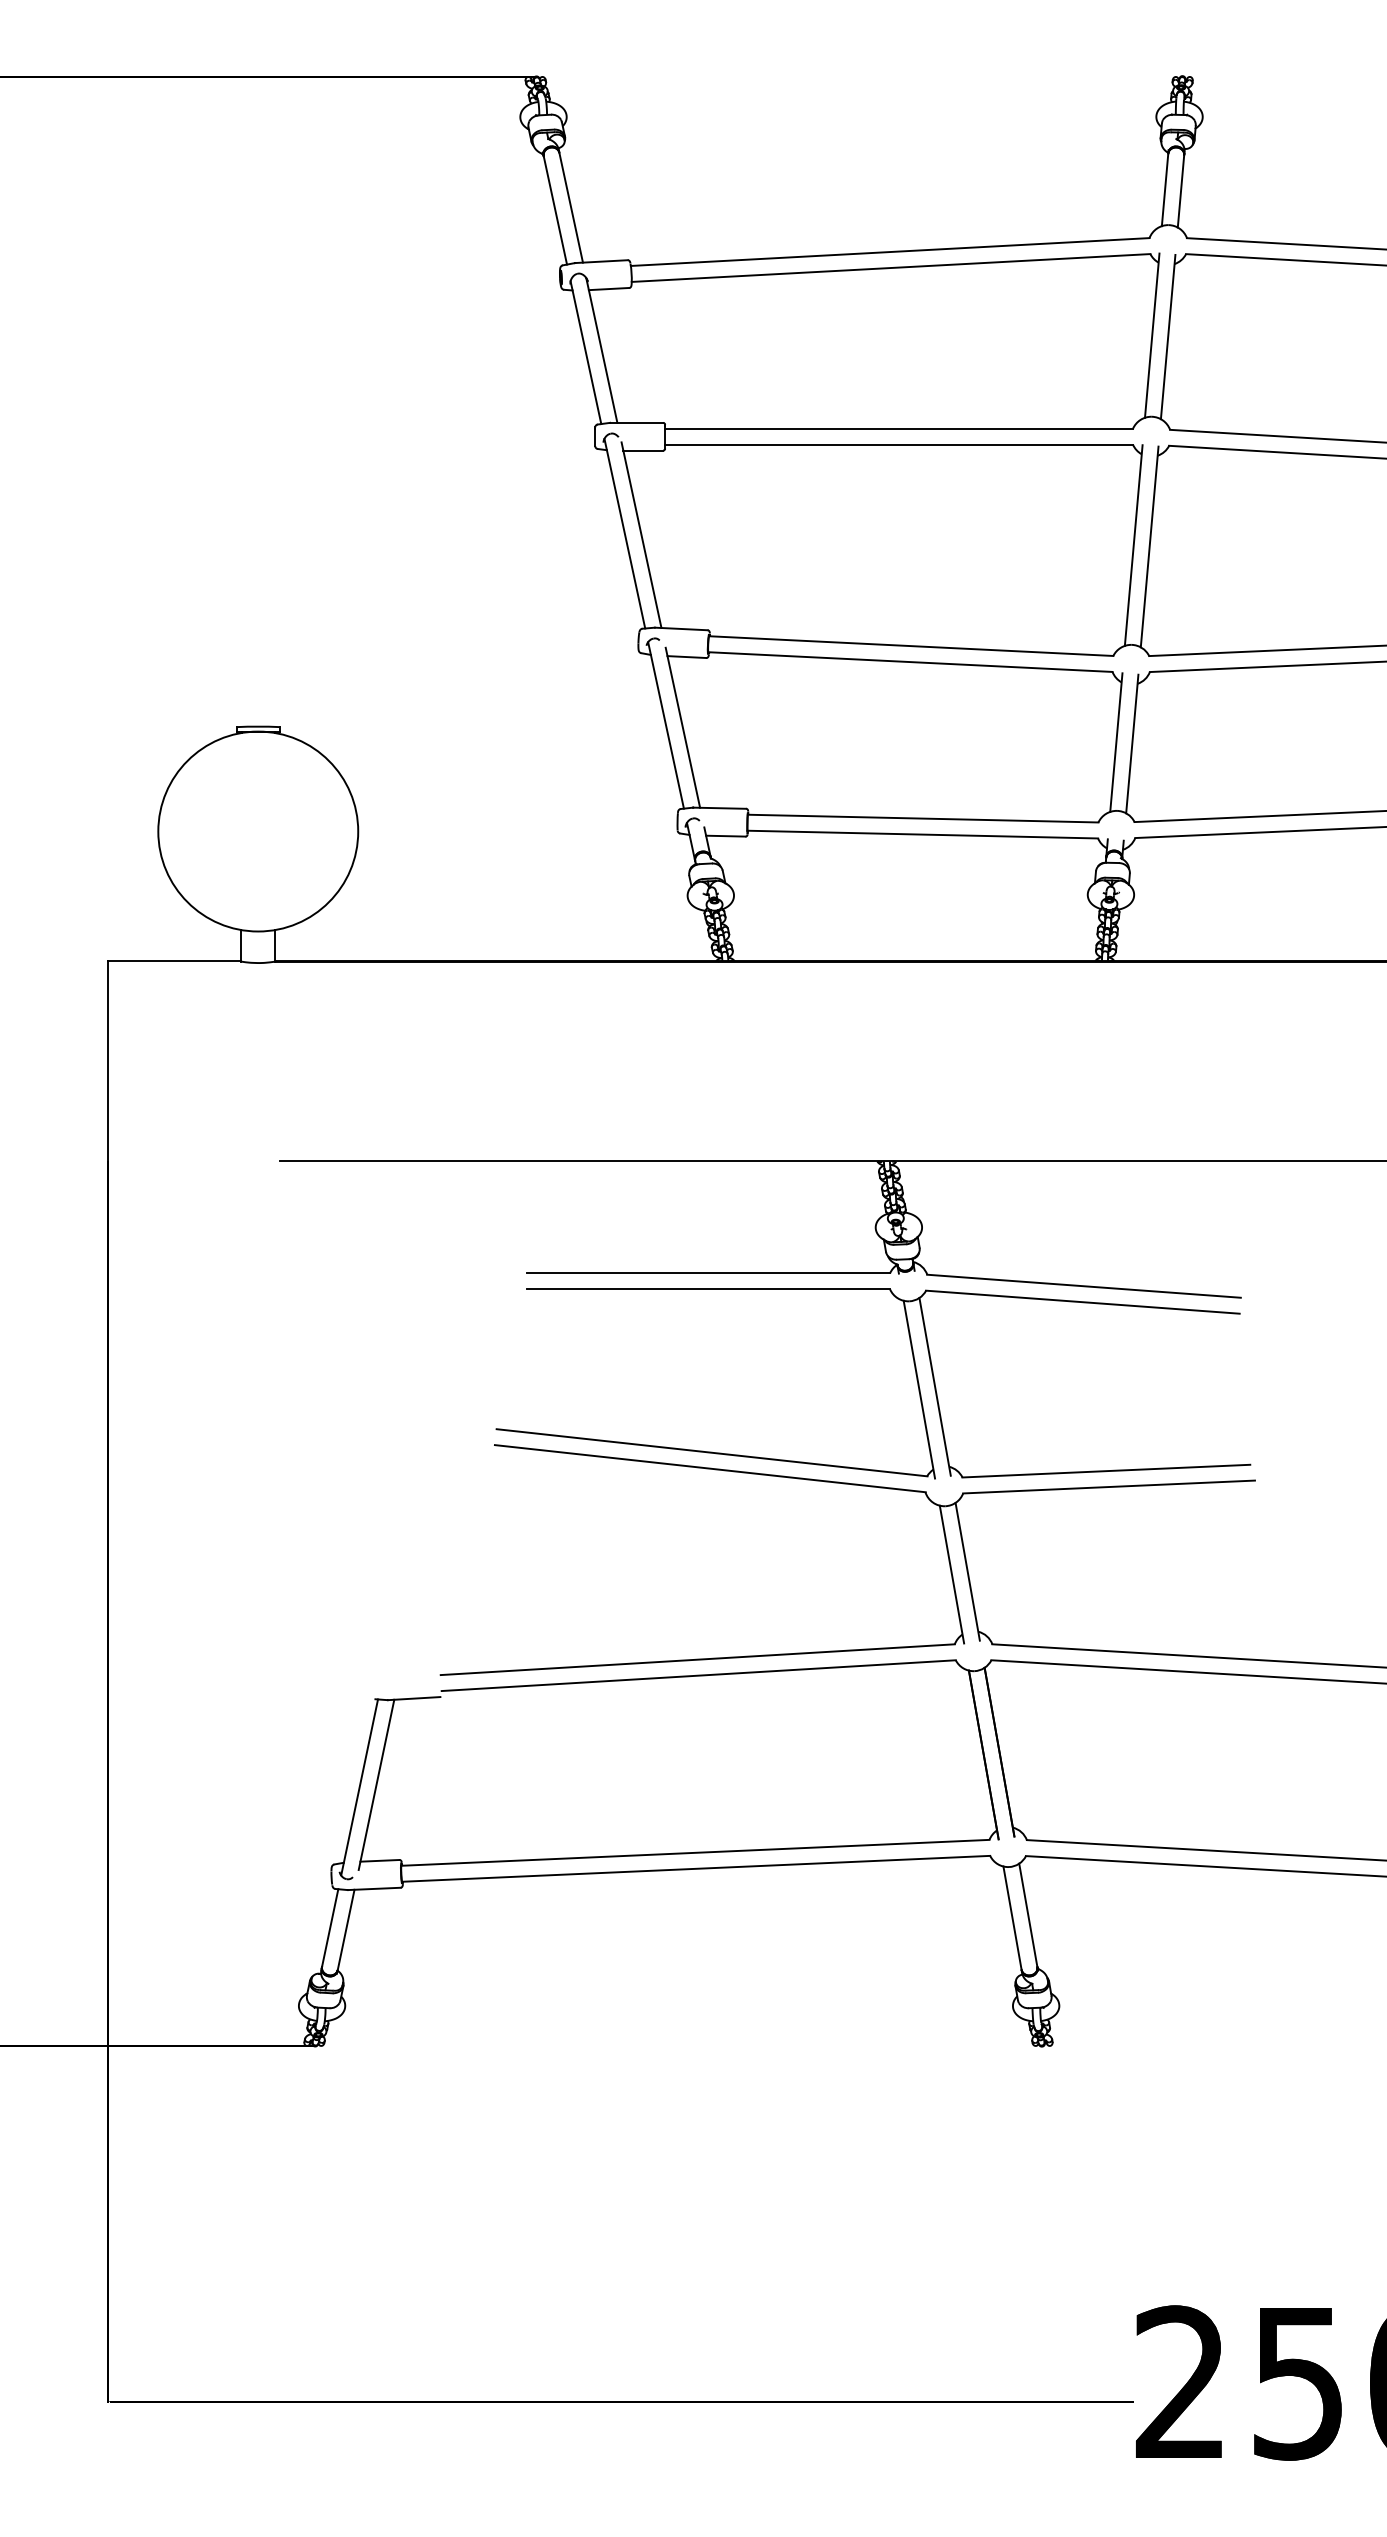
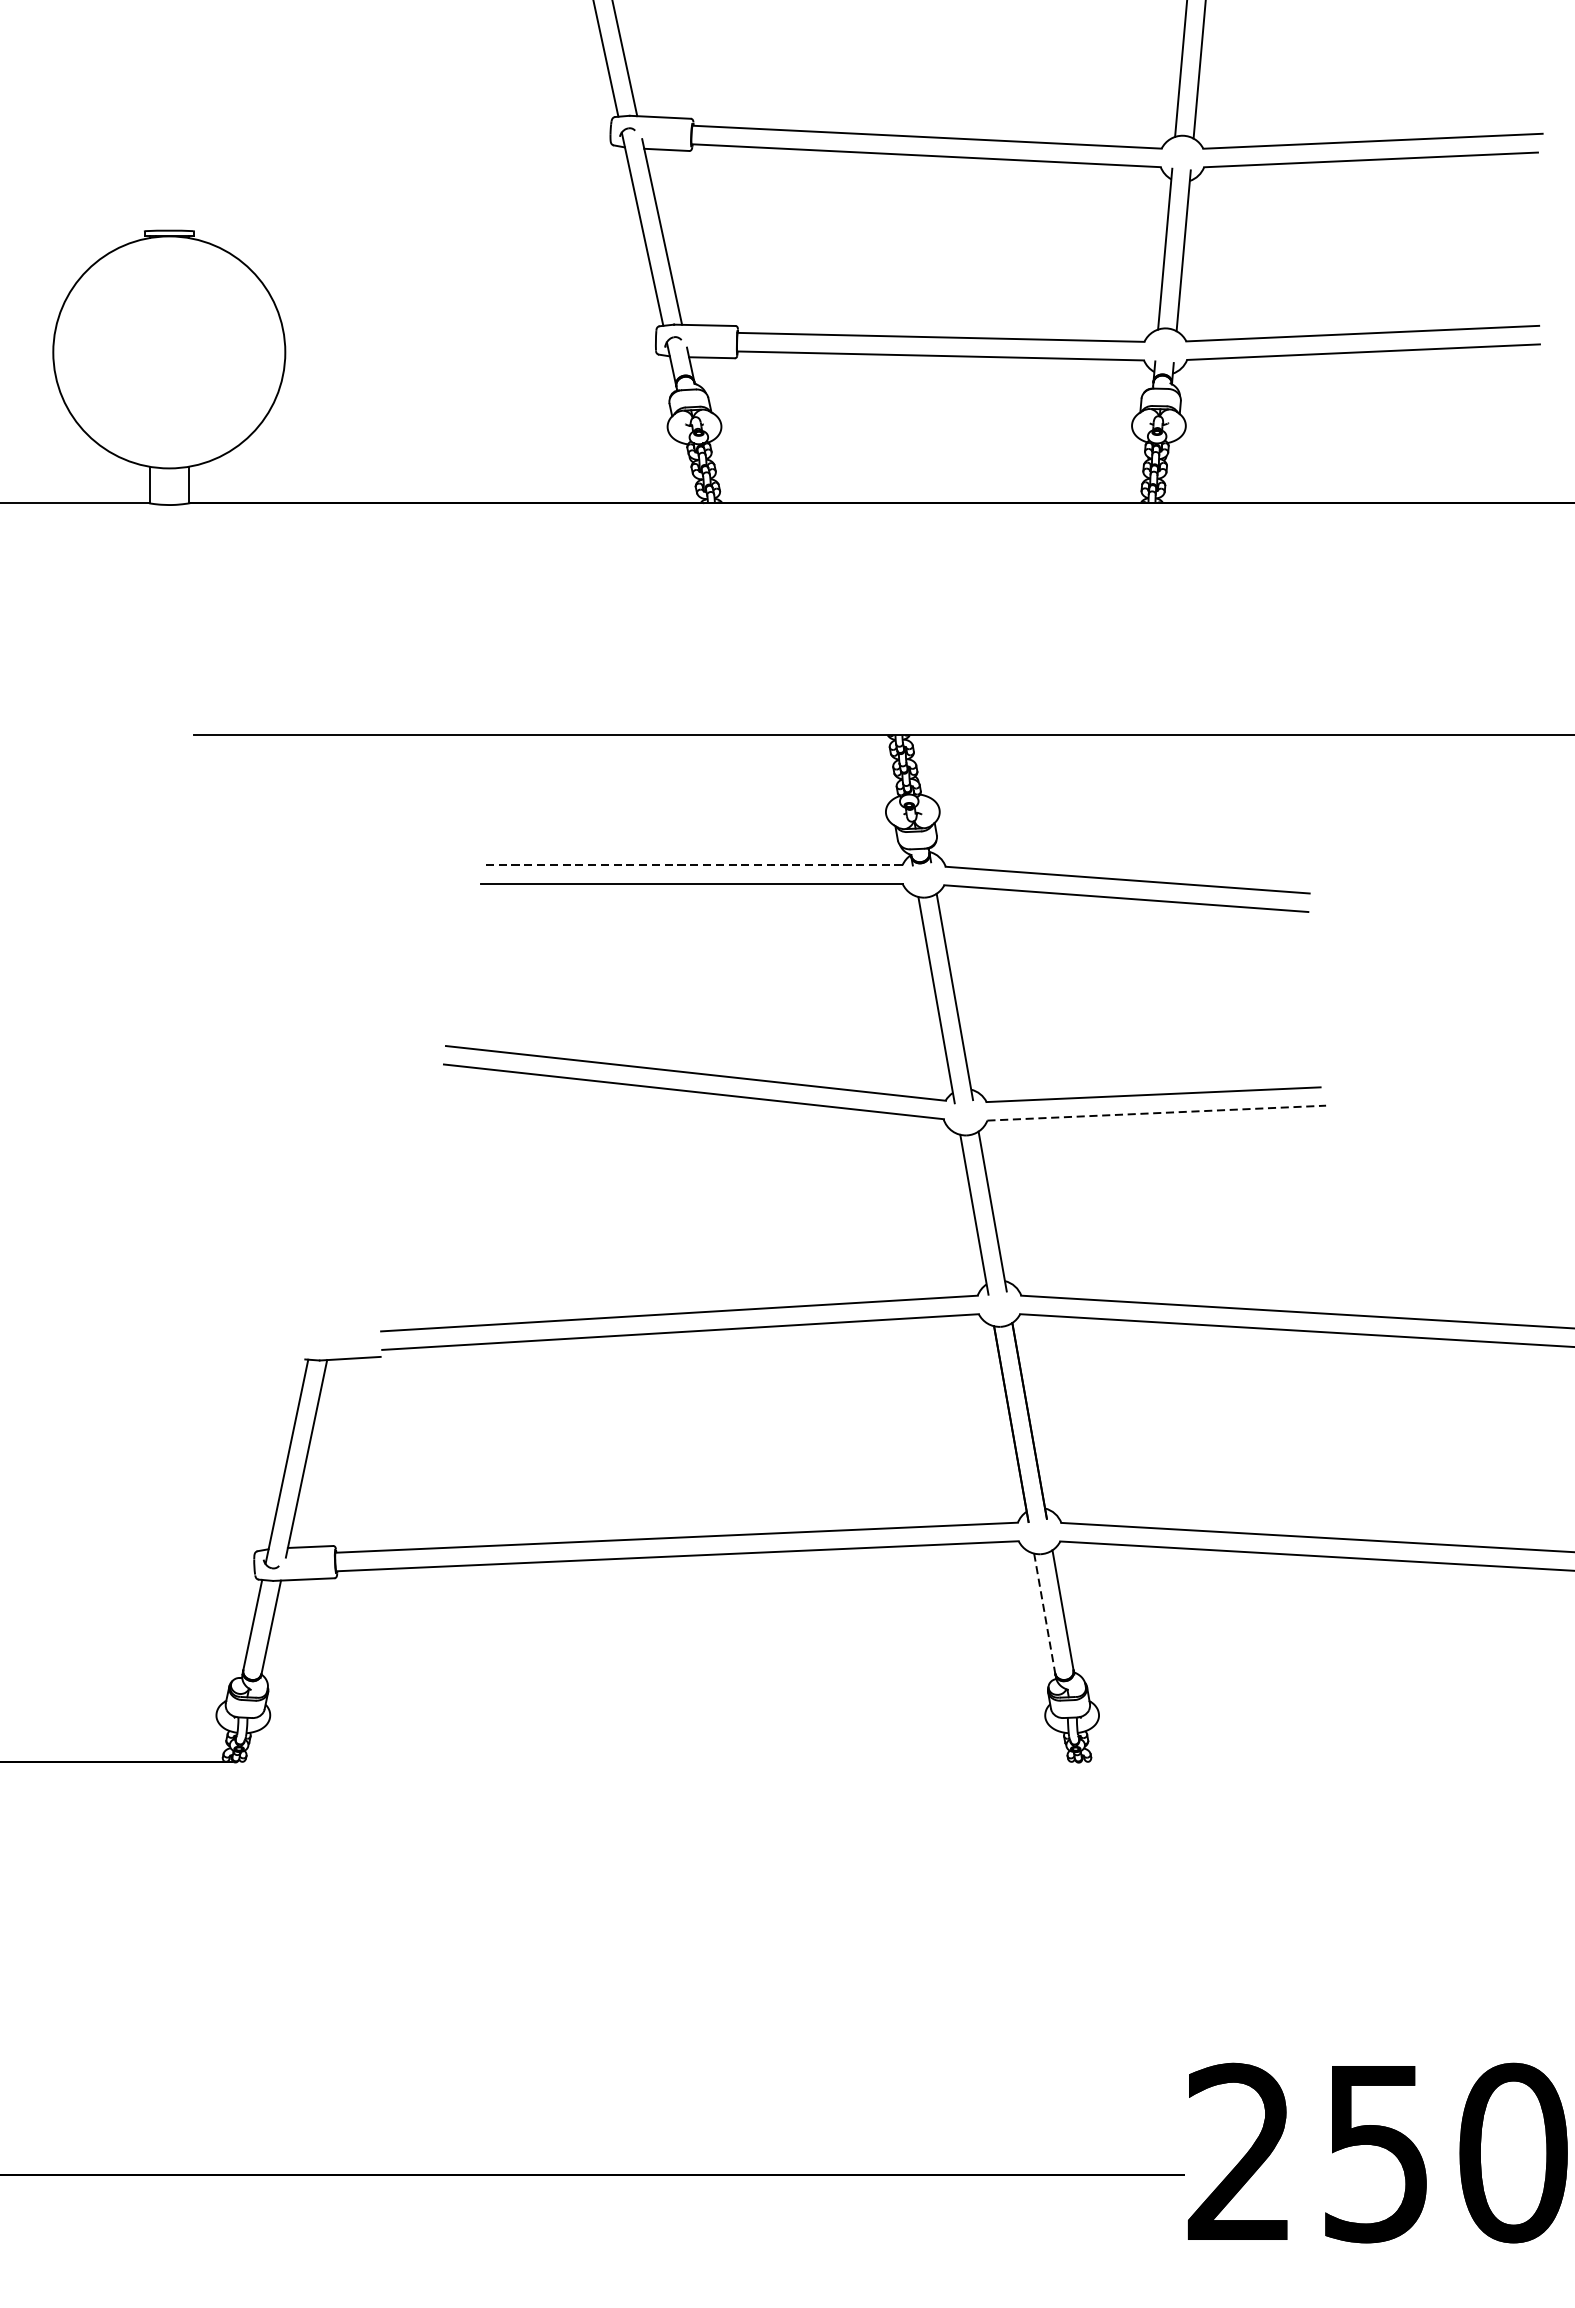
line: (708, 1273) -> (691, 865), solid -> dashed
line: (1109, 1487) -> (1157, 1113), solid -> dashed
line: (1012, 1918) -> (1044, 1613), solid -> dashed

